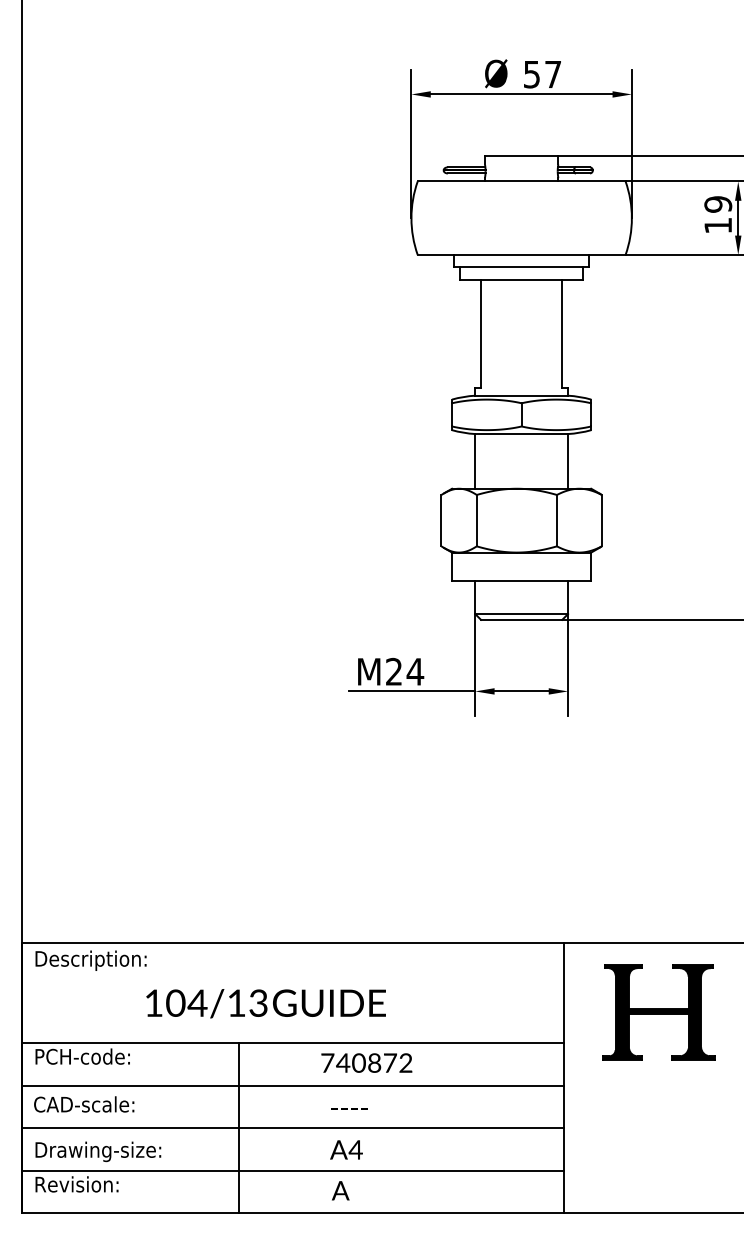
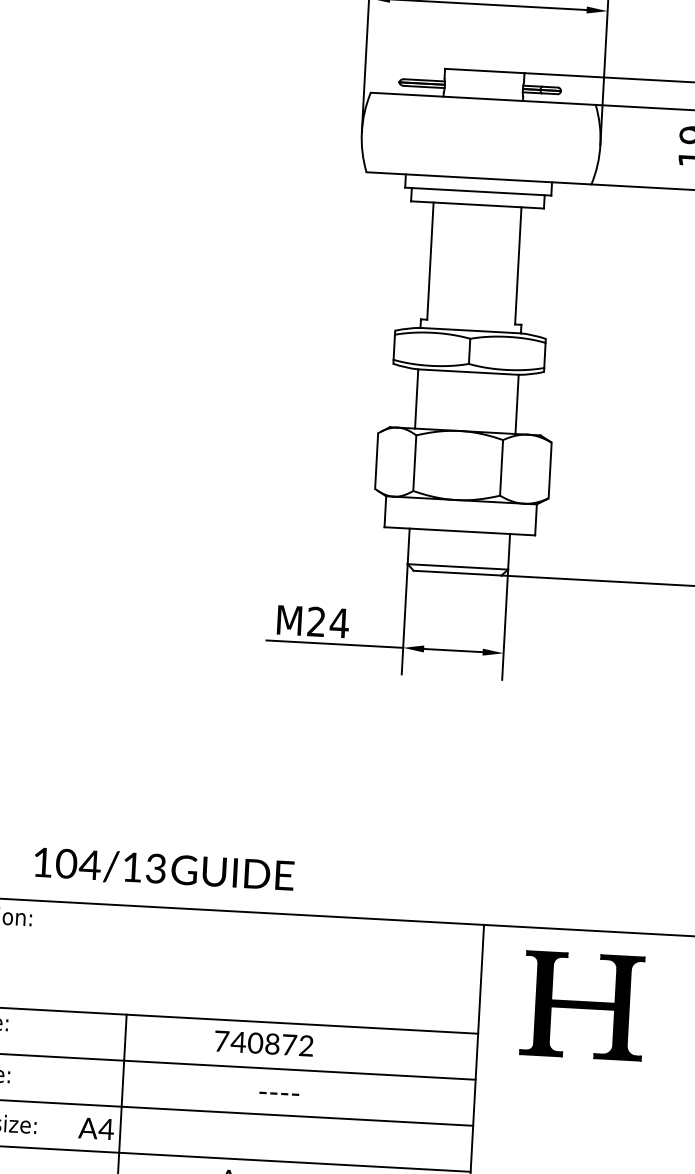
text: (265, 1003) -> (163, 869), moved
text: (349, 1108) -> (279, 1093), moved
text: (346, 1149) -> (96, 1128), moved

